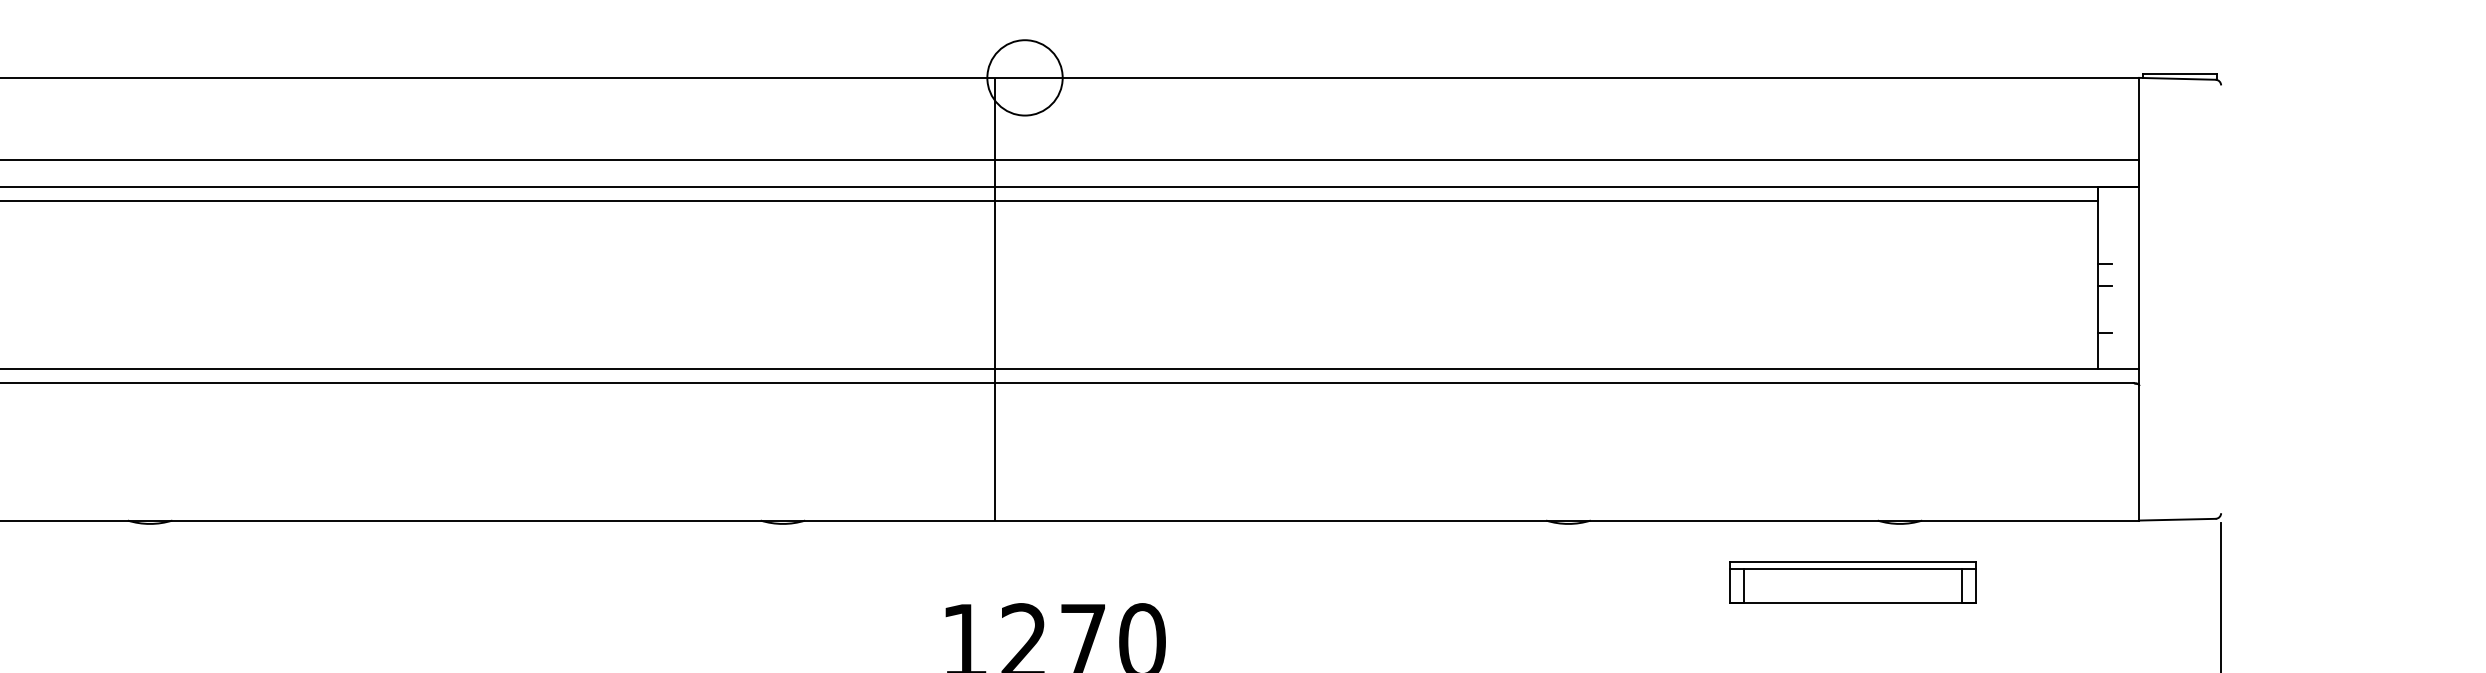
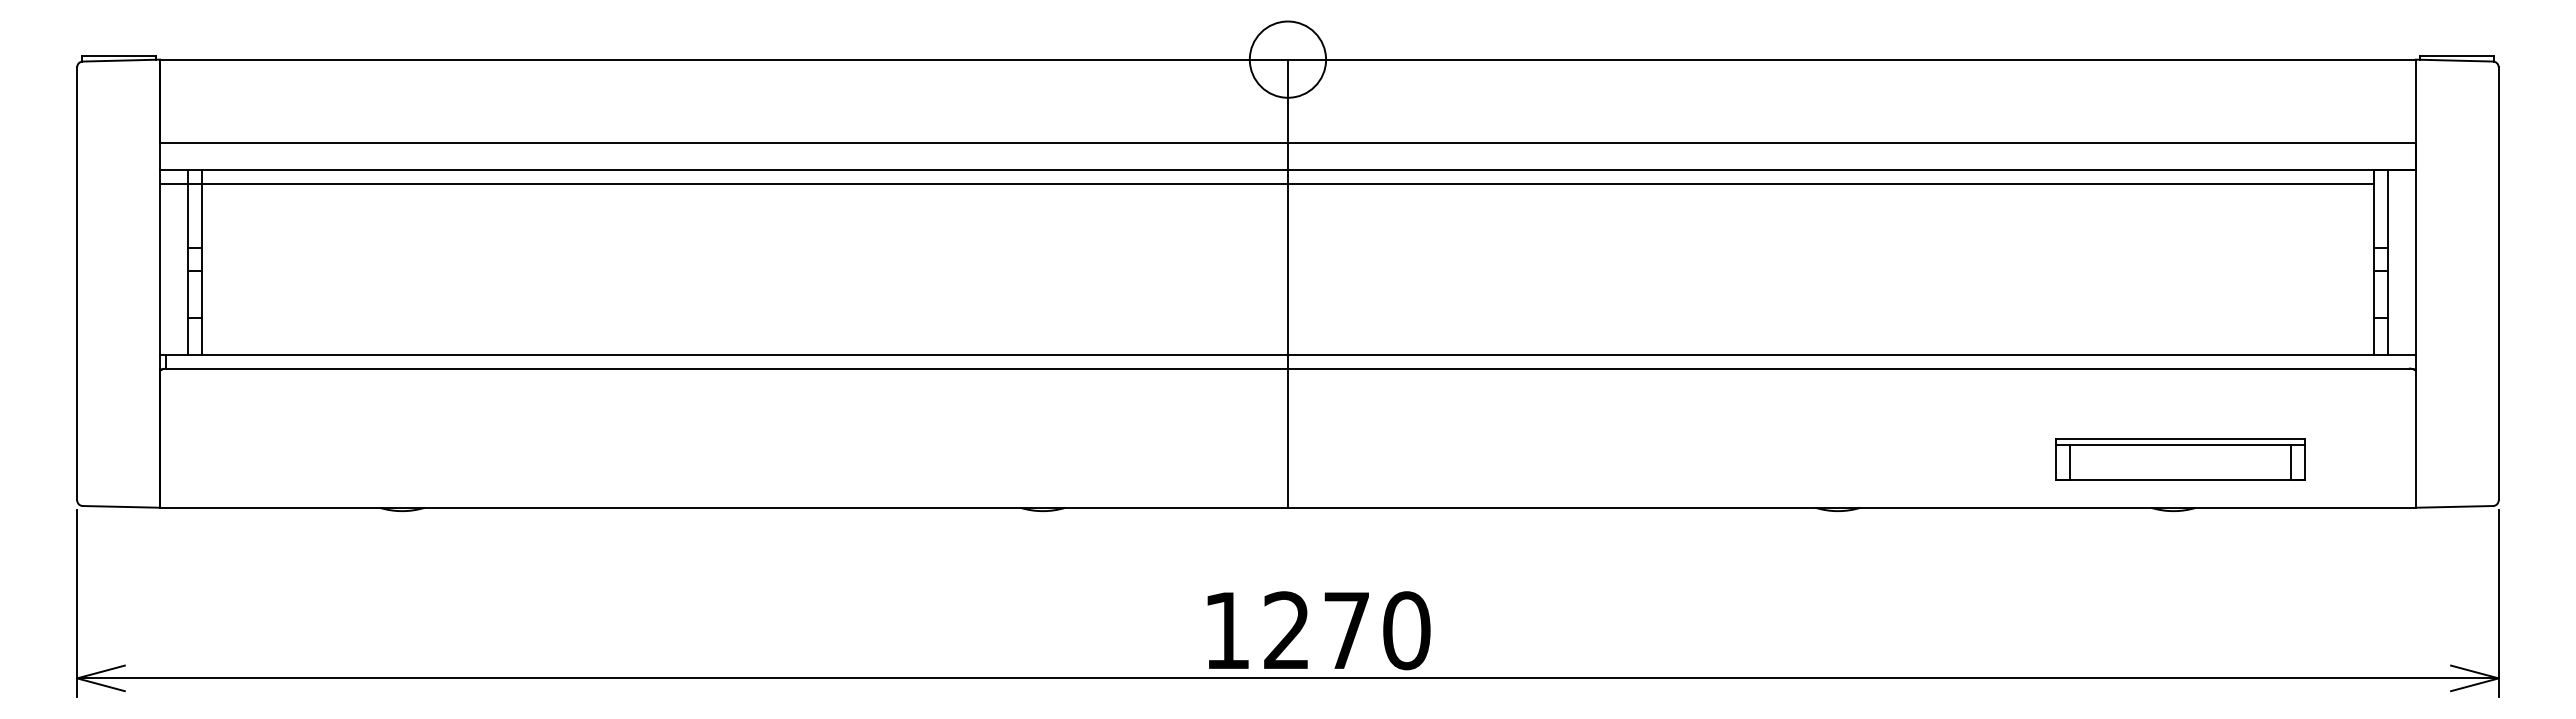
line: (2112, 278) -> (2388, 262), added
line: (994, 299) -> (1287, 283), moved
line: (2220, 299) -> (2498, 283), added
part: (1852, 582) -> (2180, 459), moved

